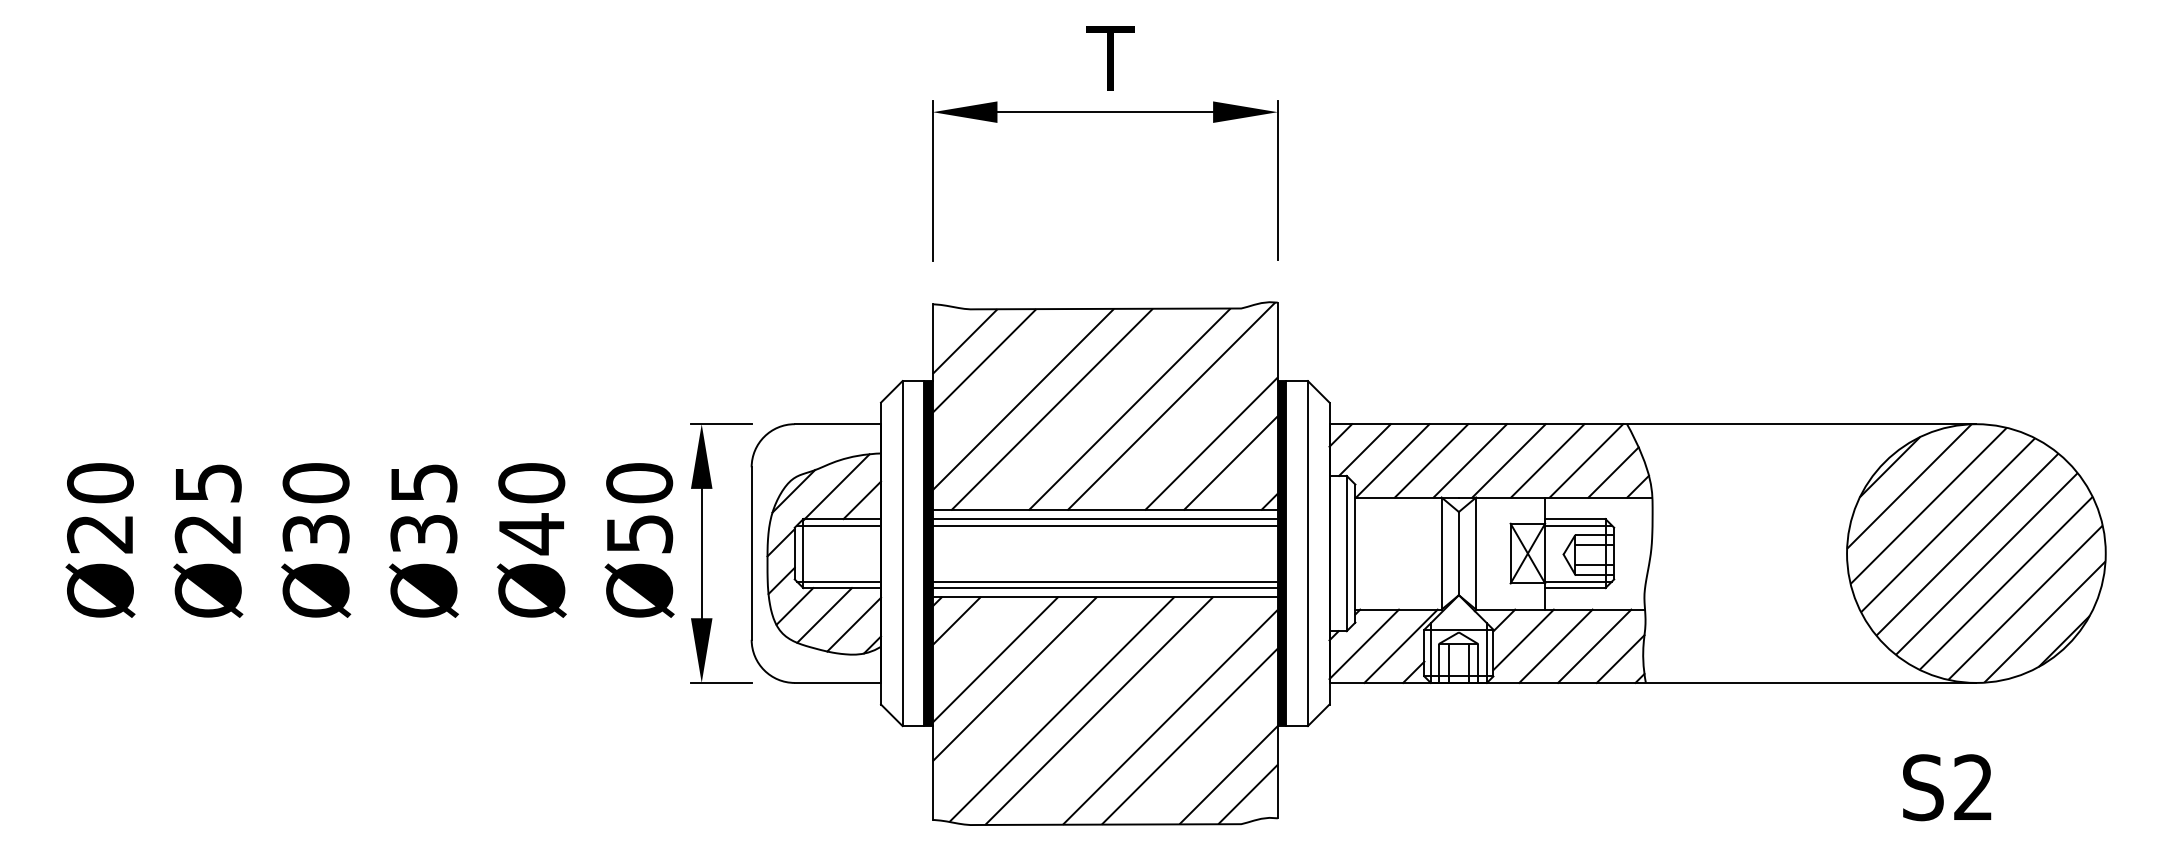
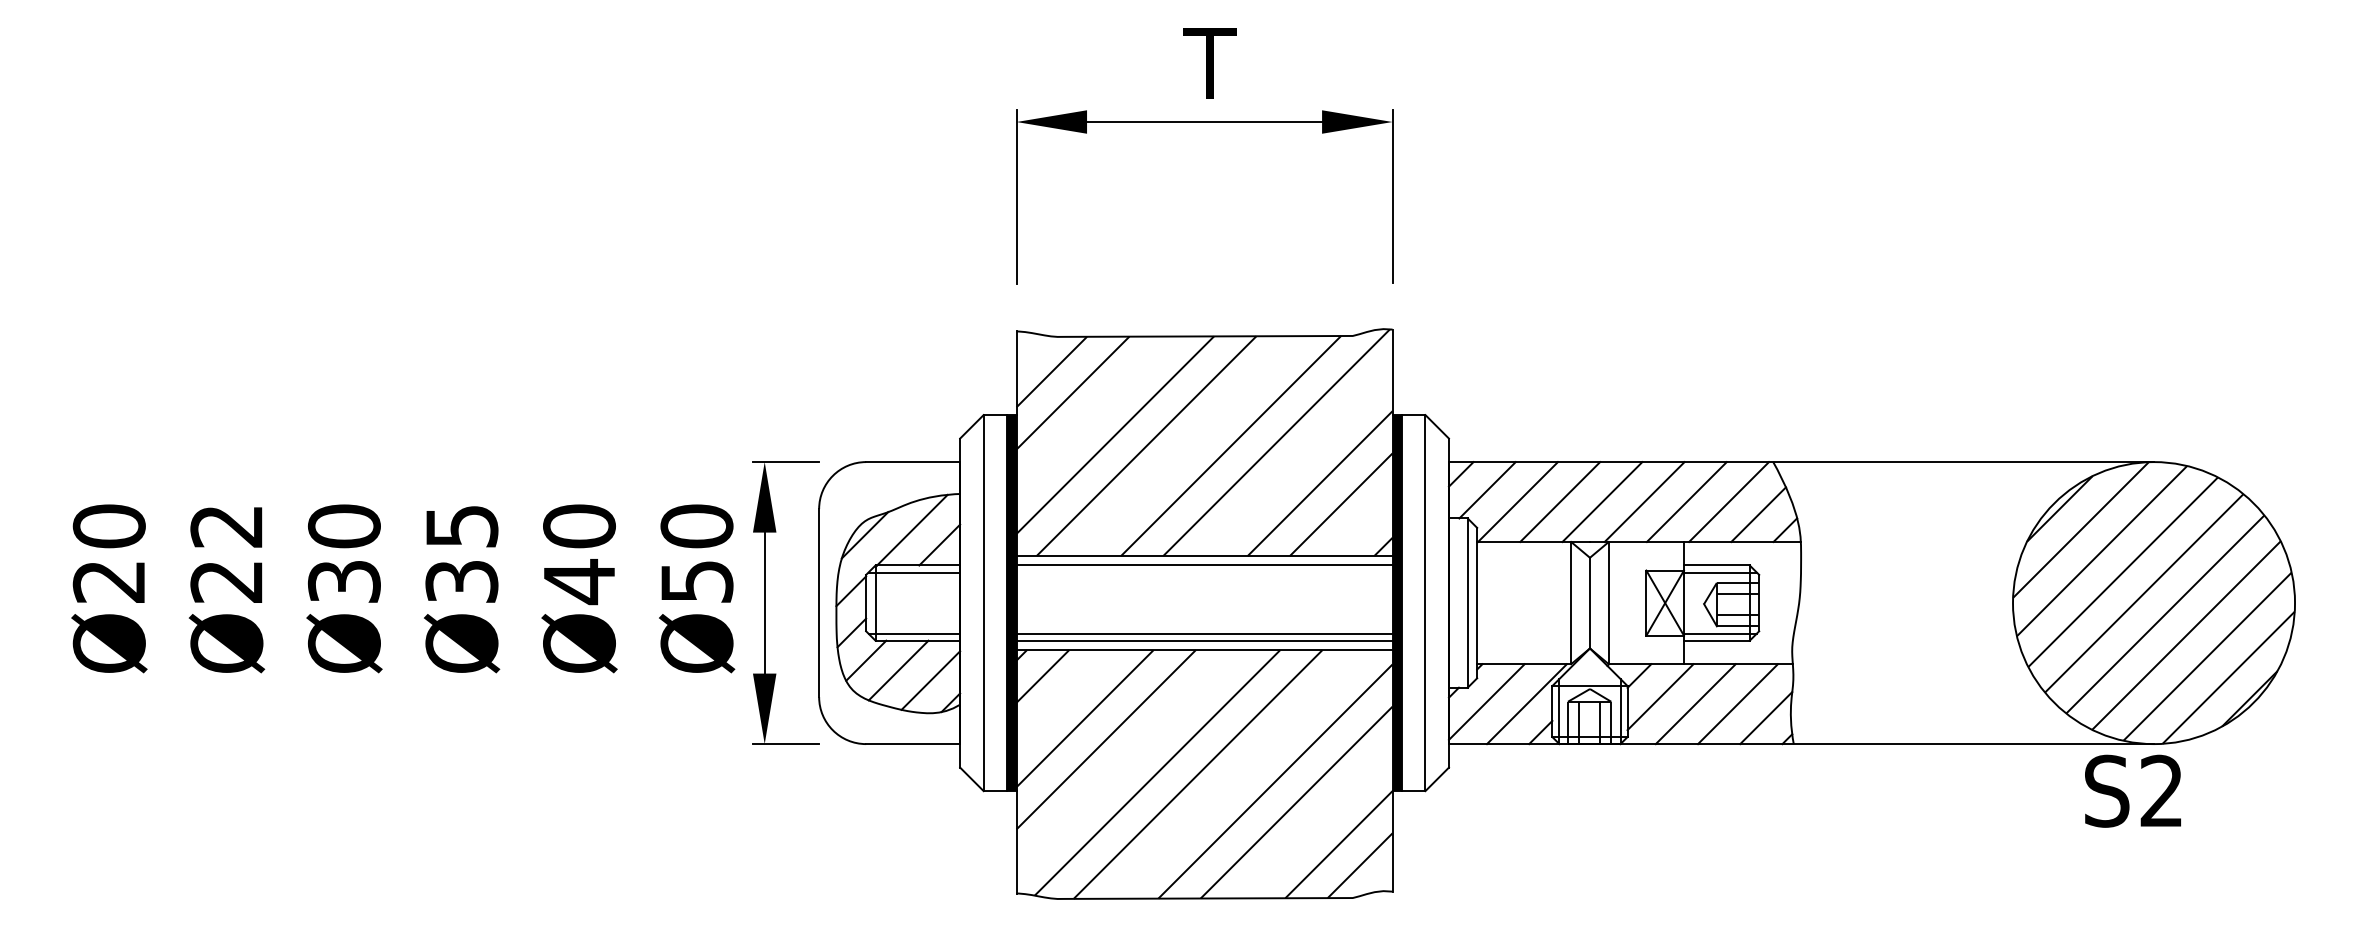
text: (207, 483) -> (226, 526), Ø25 -> Ø22
line: (1105, 525) -> (1204, 572), removed
text: (1946, 786) -> (2132, 790), moved

